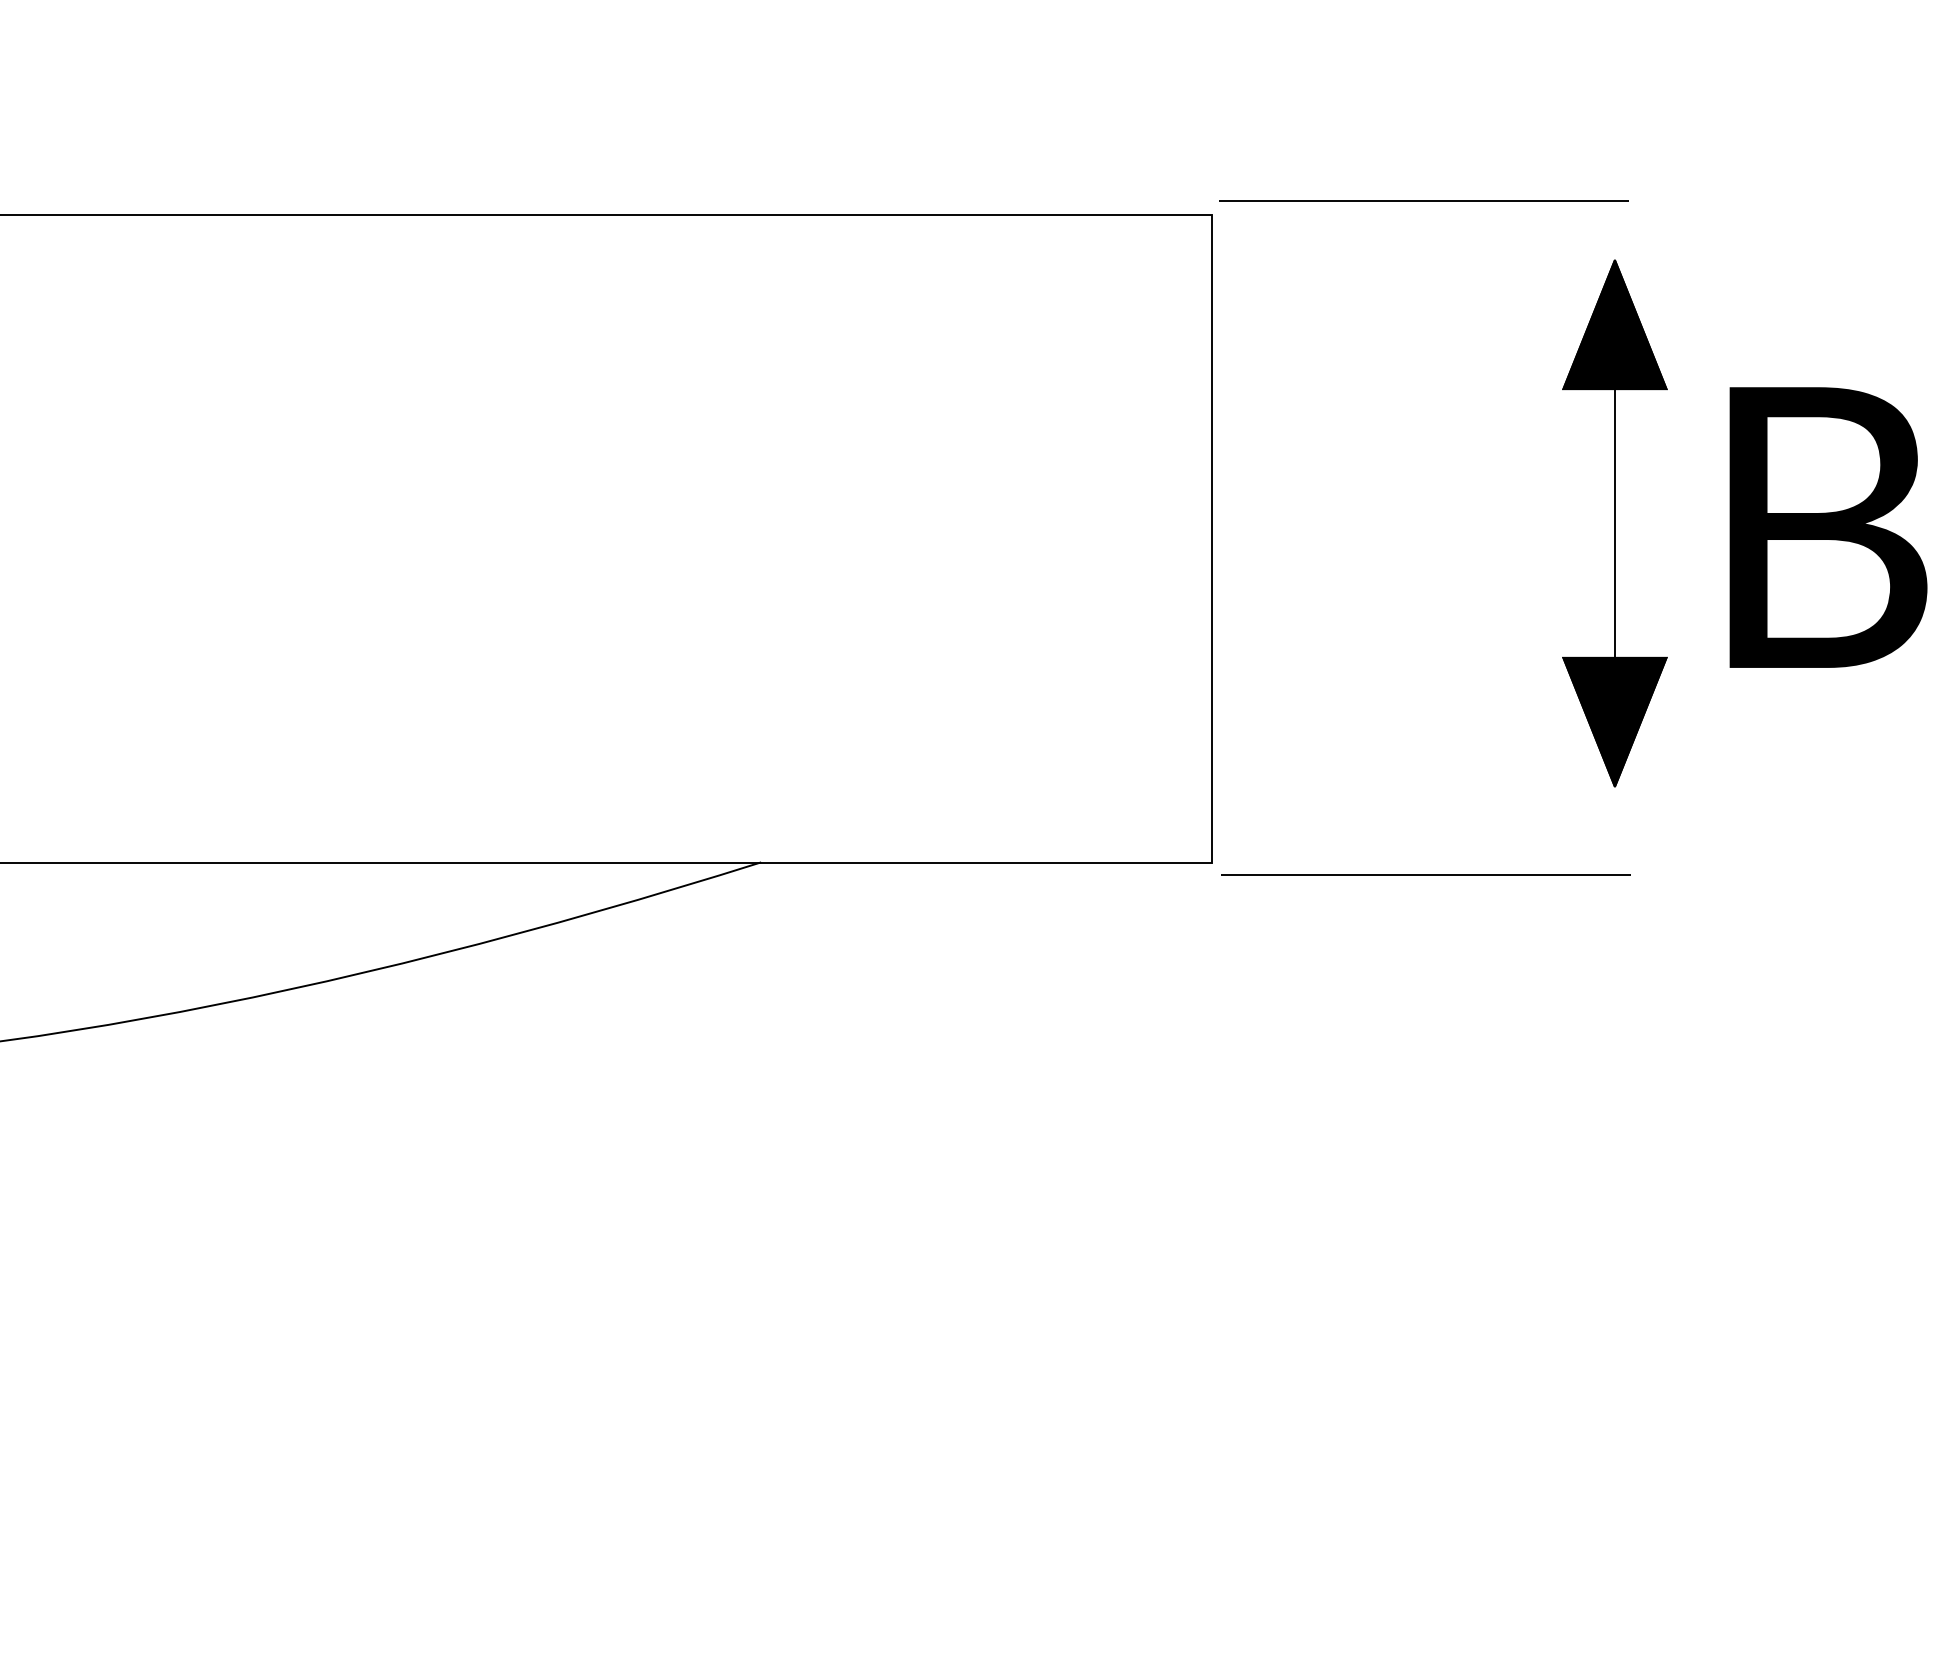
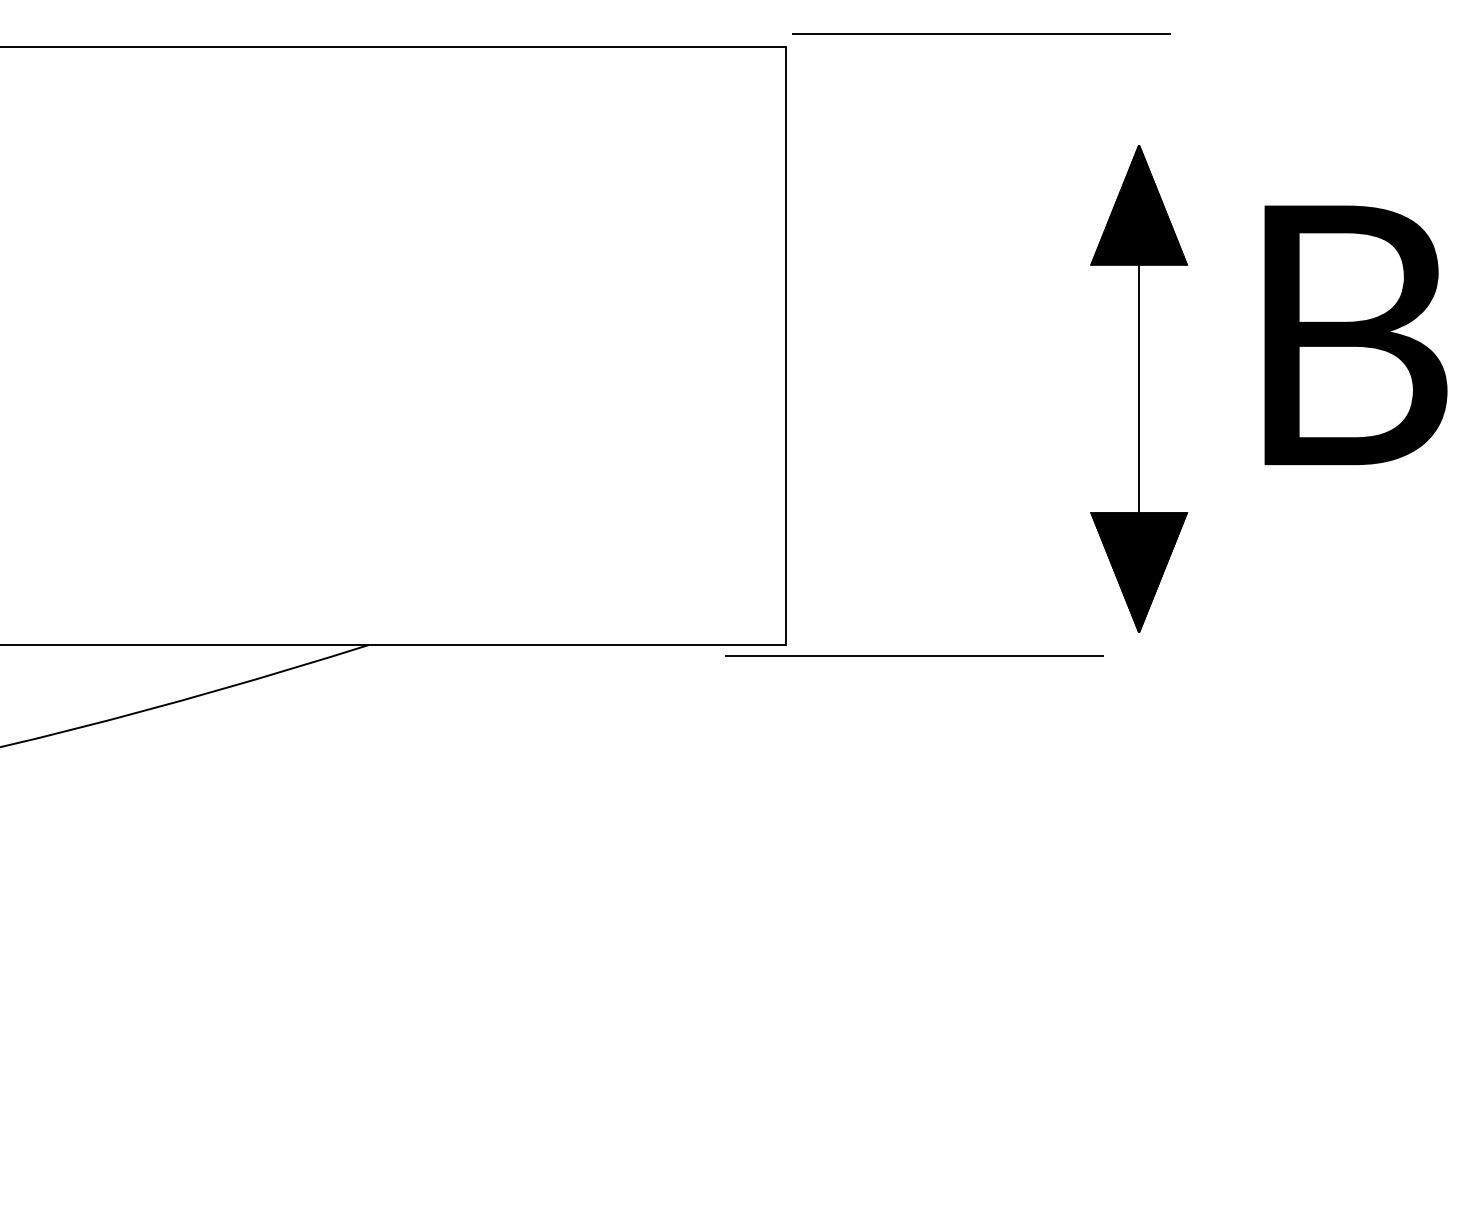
part: (1614, 523) -> (1138, 388), moved
line: (1425, 874) -> (914, 656), moved

